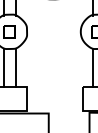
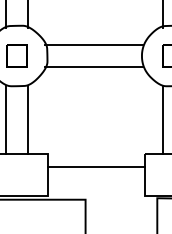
line: (53, 25) -> (93, 44), added
line: (53, 37) -> (93, 65), added
line: (54, 94) -> (95, 166), added

